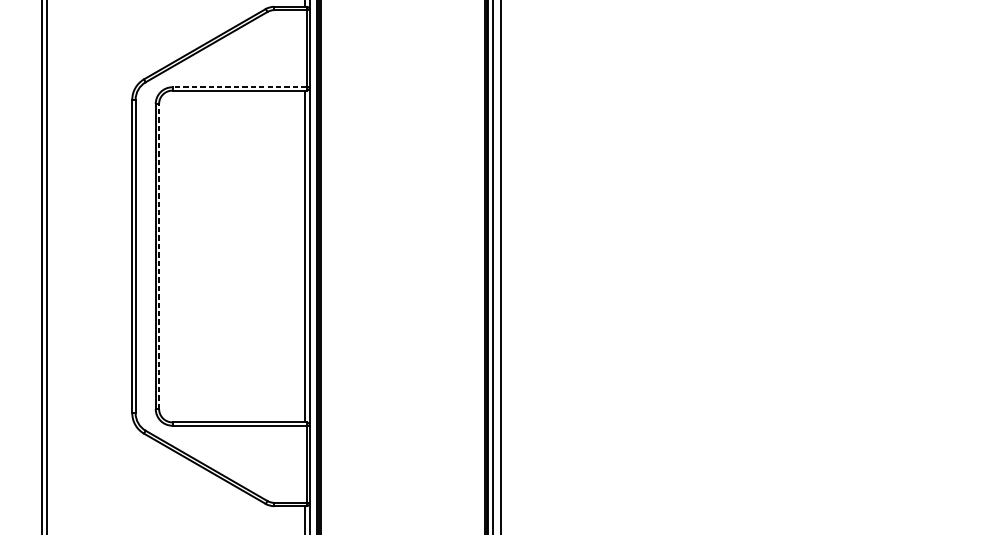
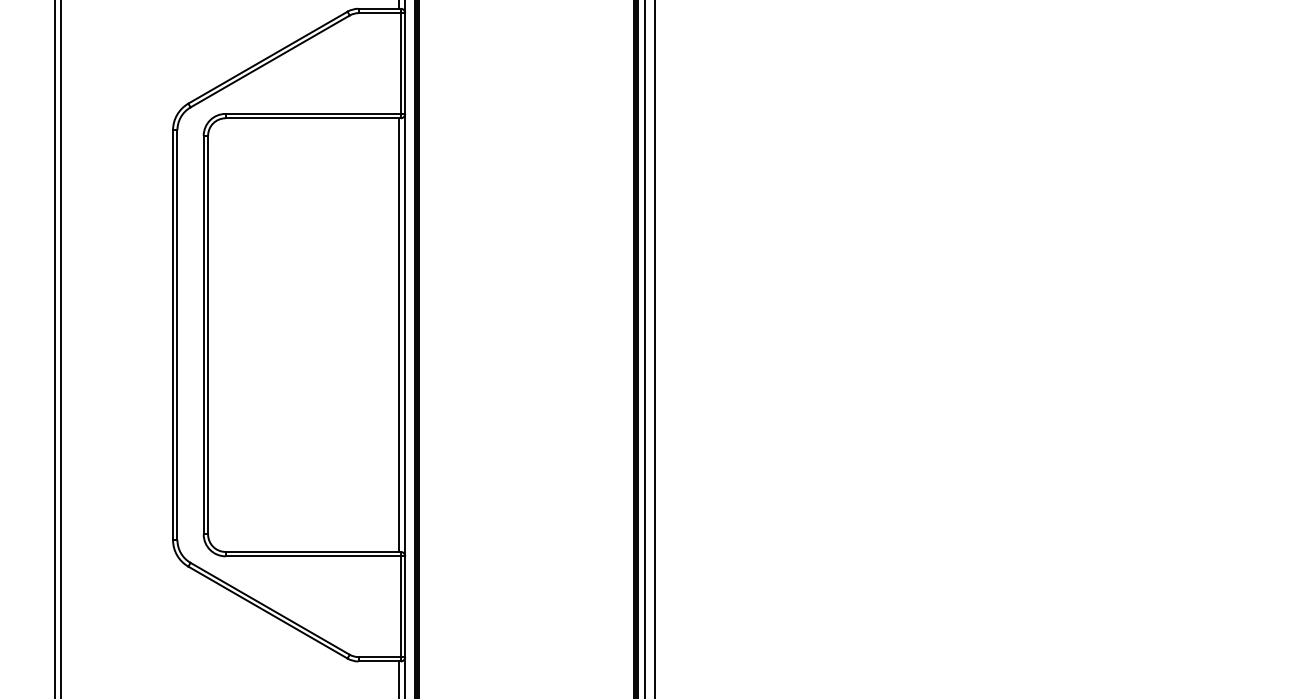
line: (239, 86) -> (313, 113), dashed -> solid
line: (159, 256) -> (208, 334), dashed -> solid

